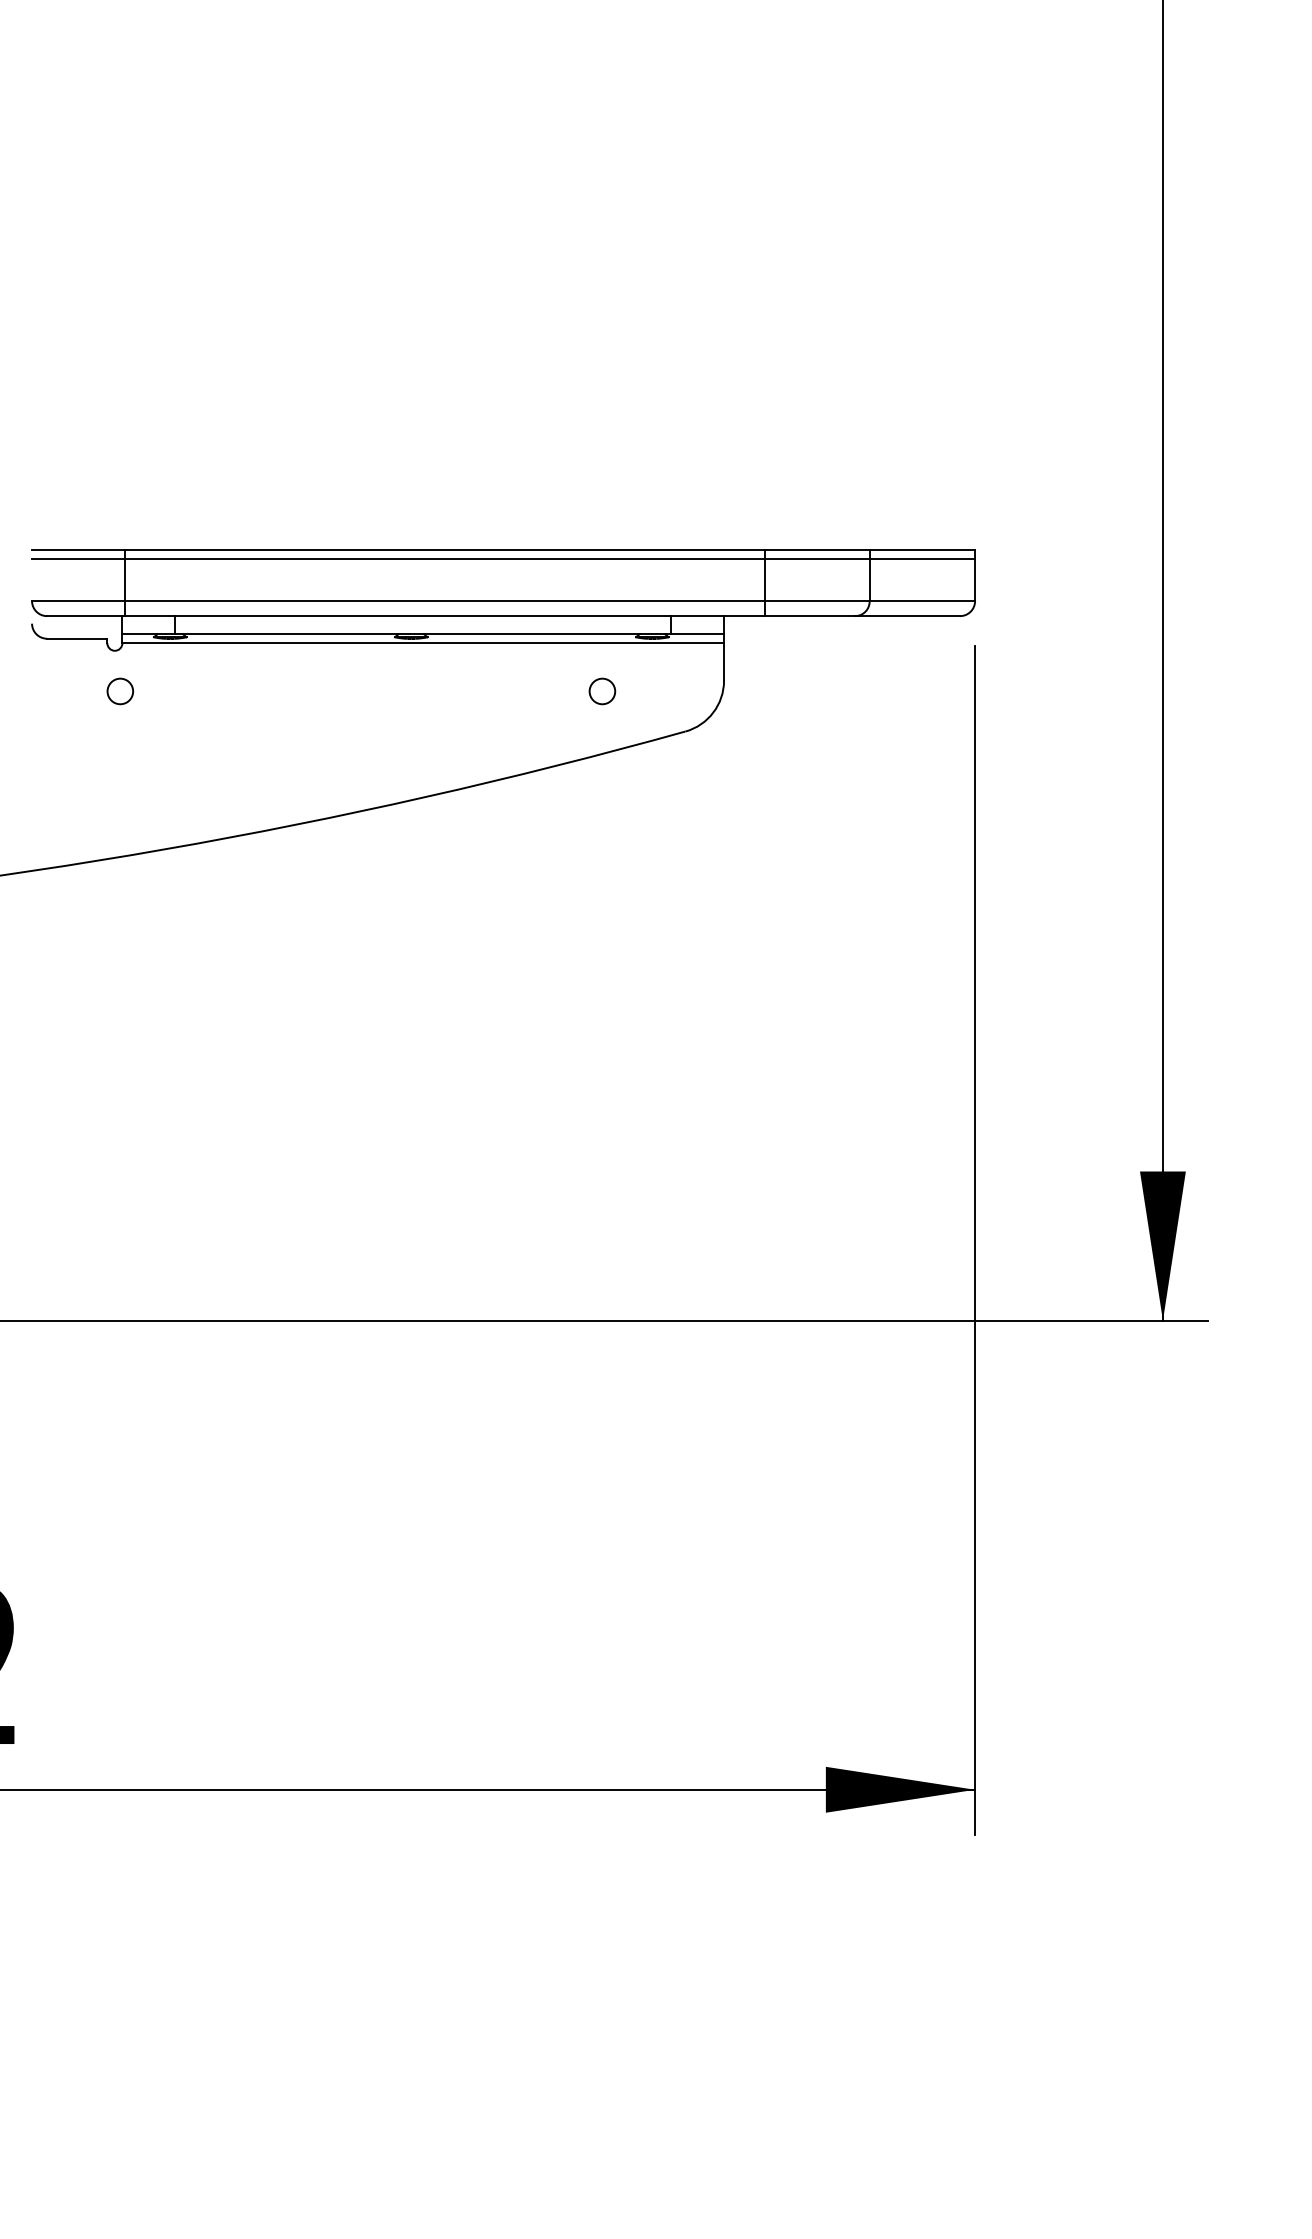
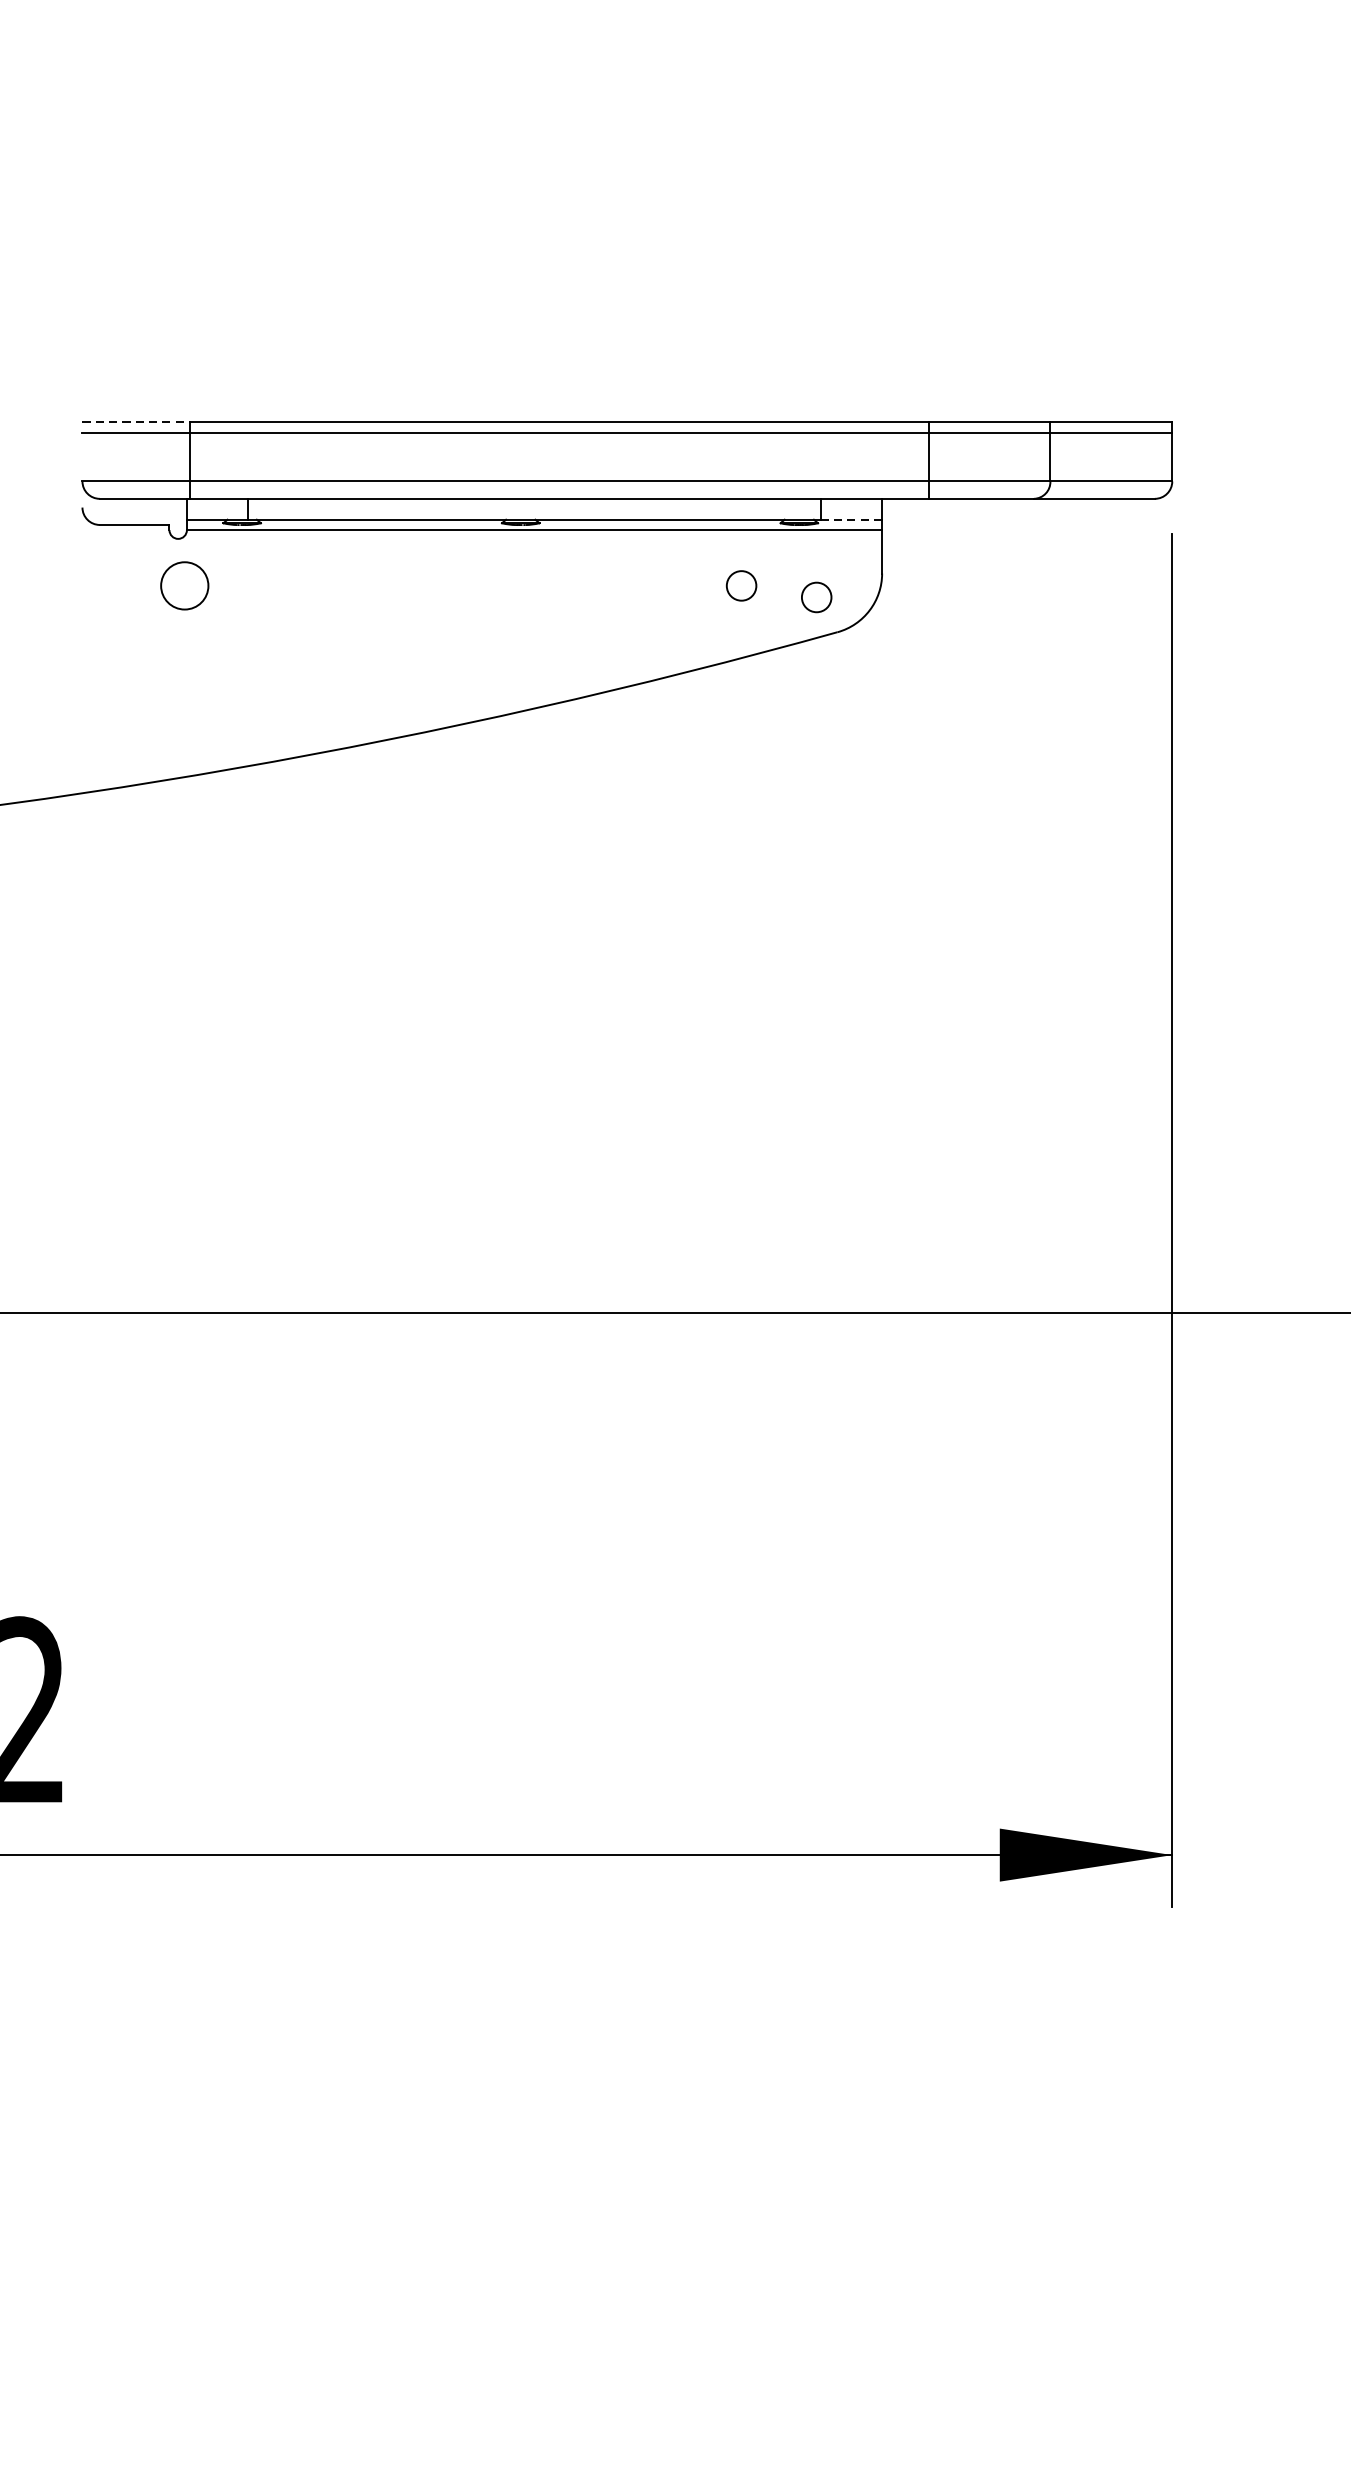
line: (78, 549) -> (136, 421), solid -> dashed
line: (697, 634) -> (851, 520), solid -> dashed
circle: (119, 691) -> (183, 585), size x1.6
circle: (667, 701) -> (816, 597), added

